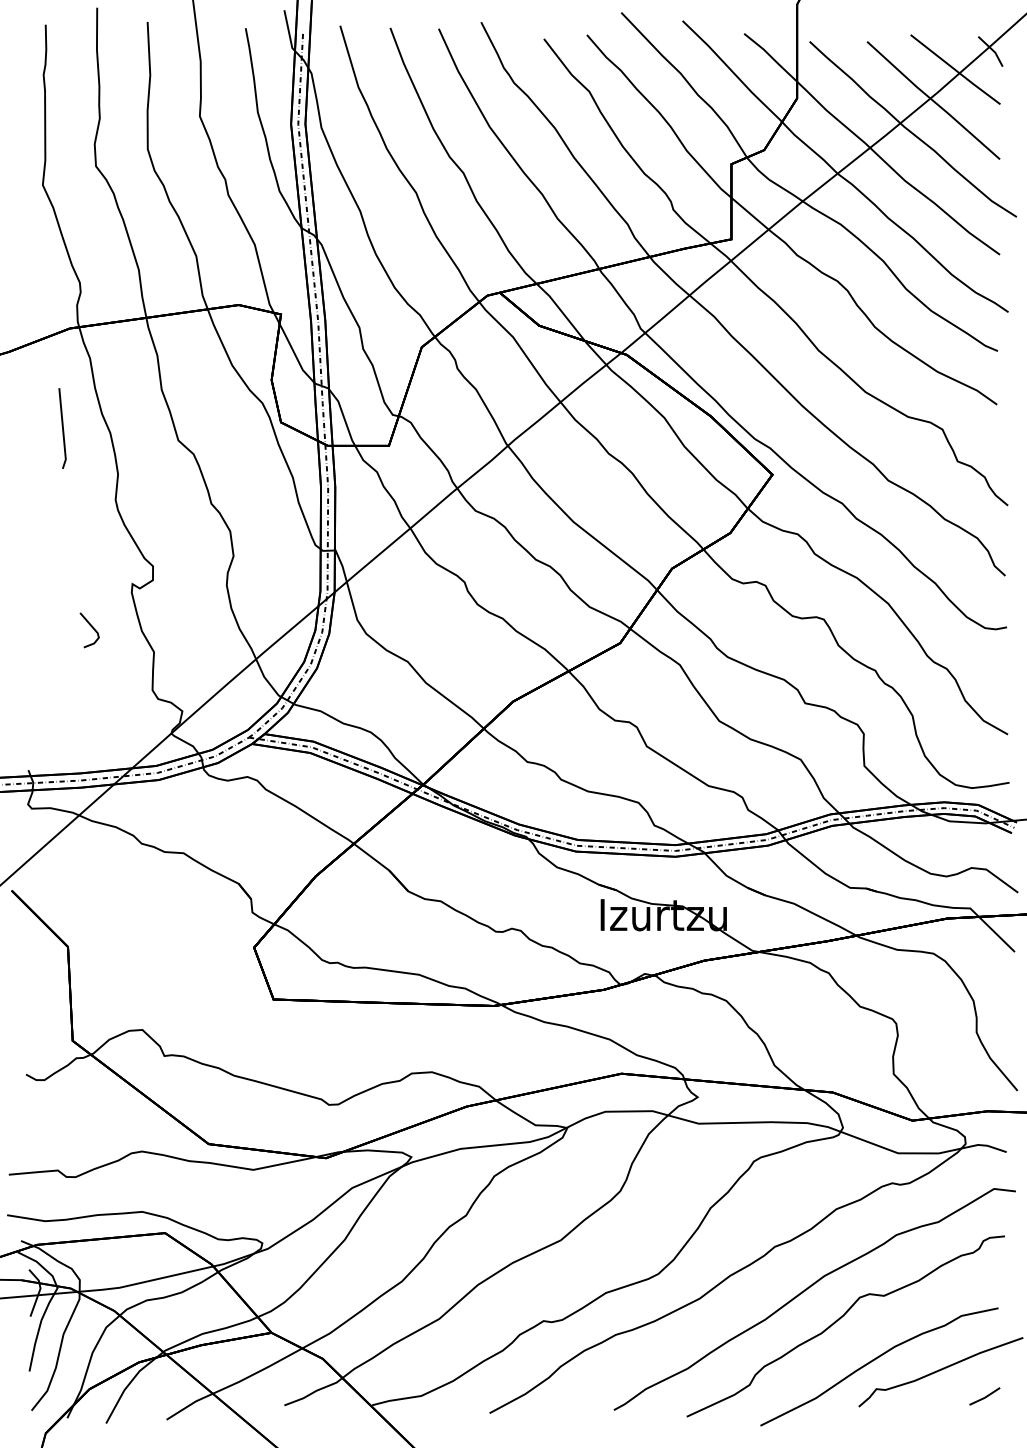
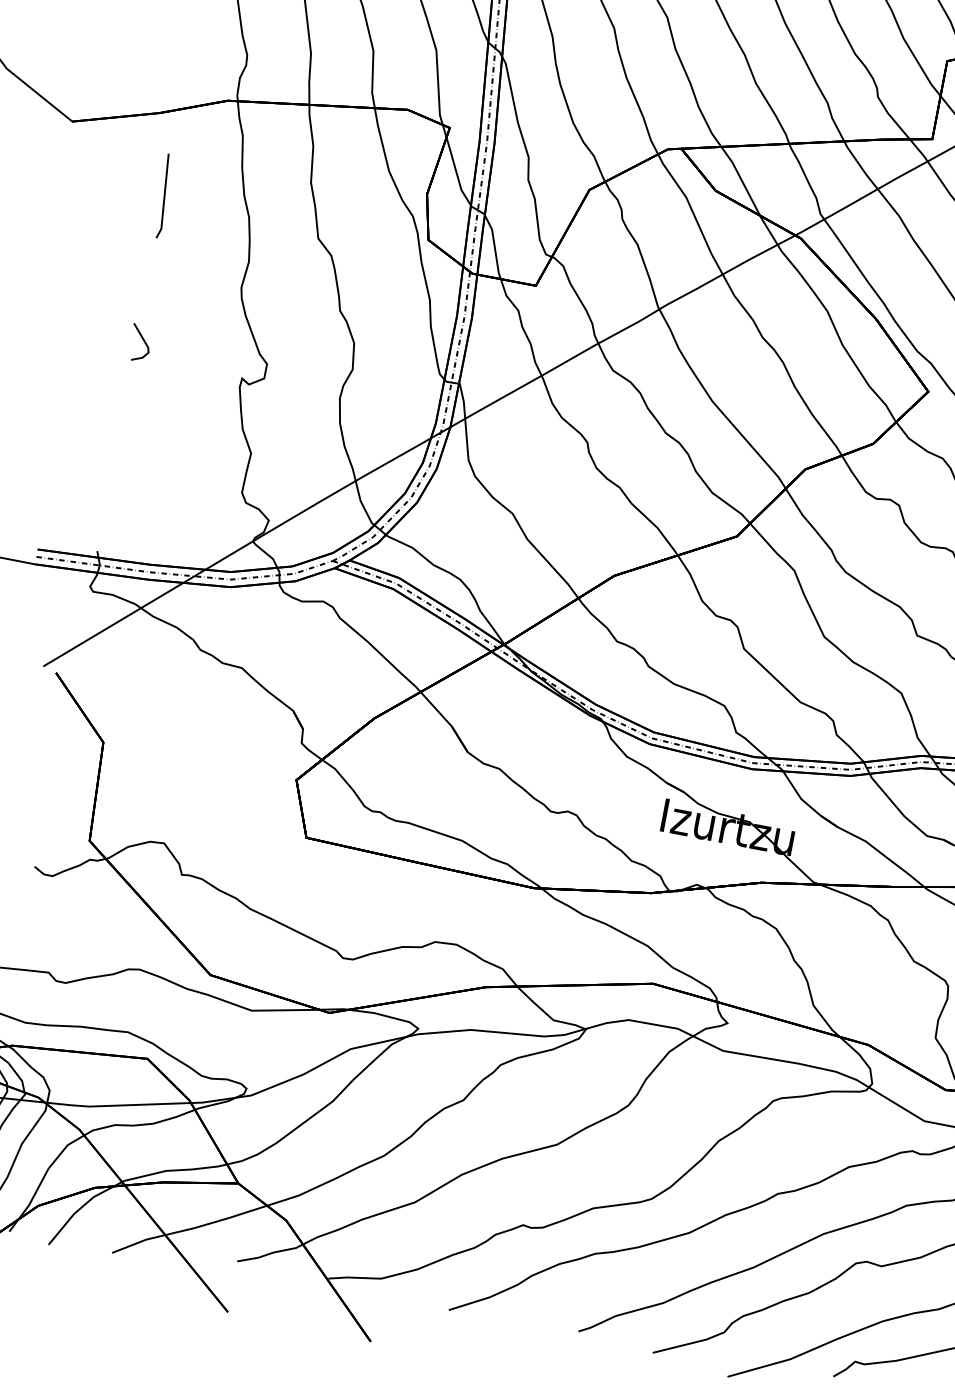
line: (62, 428) -> (164, 196), moved
line: (91, 627) -> (142, 340), moved

